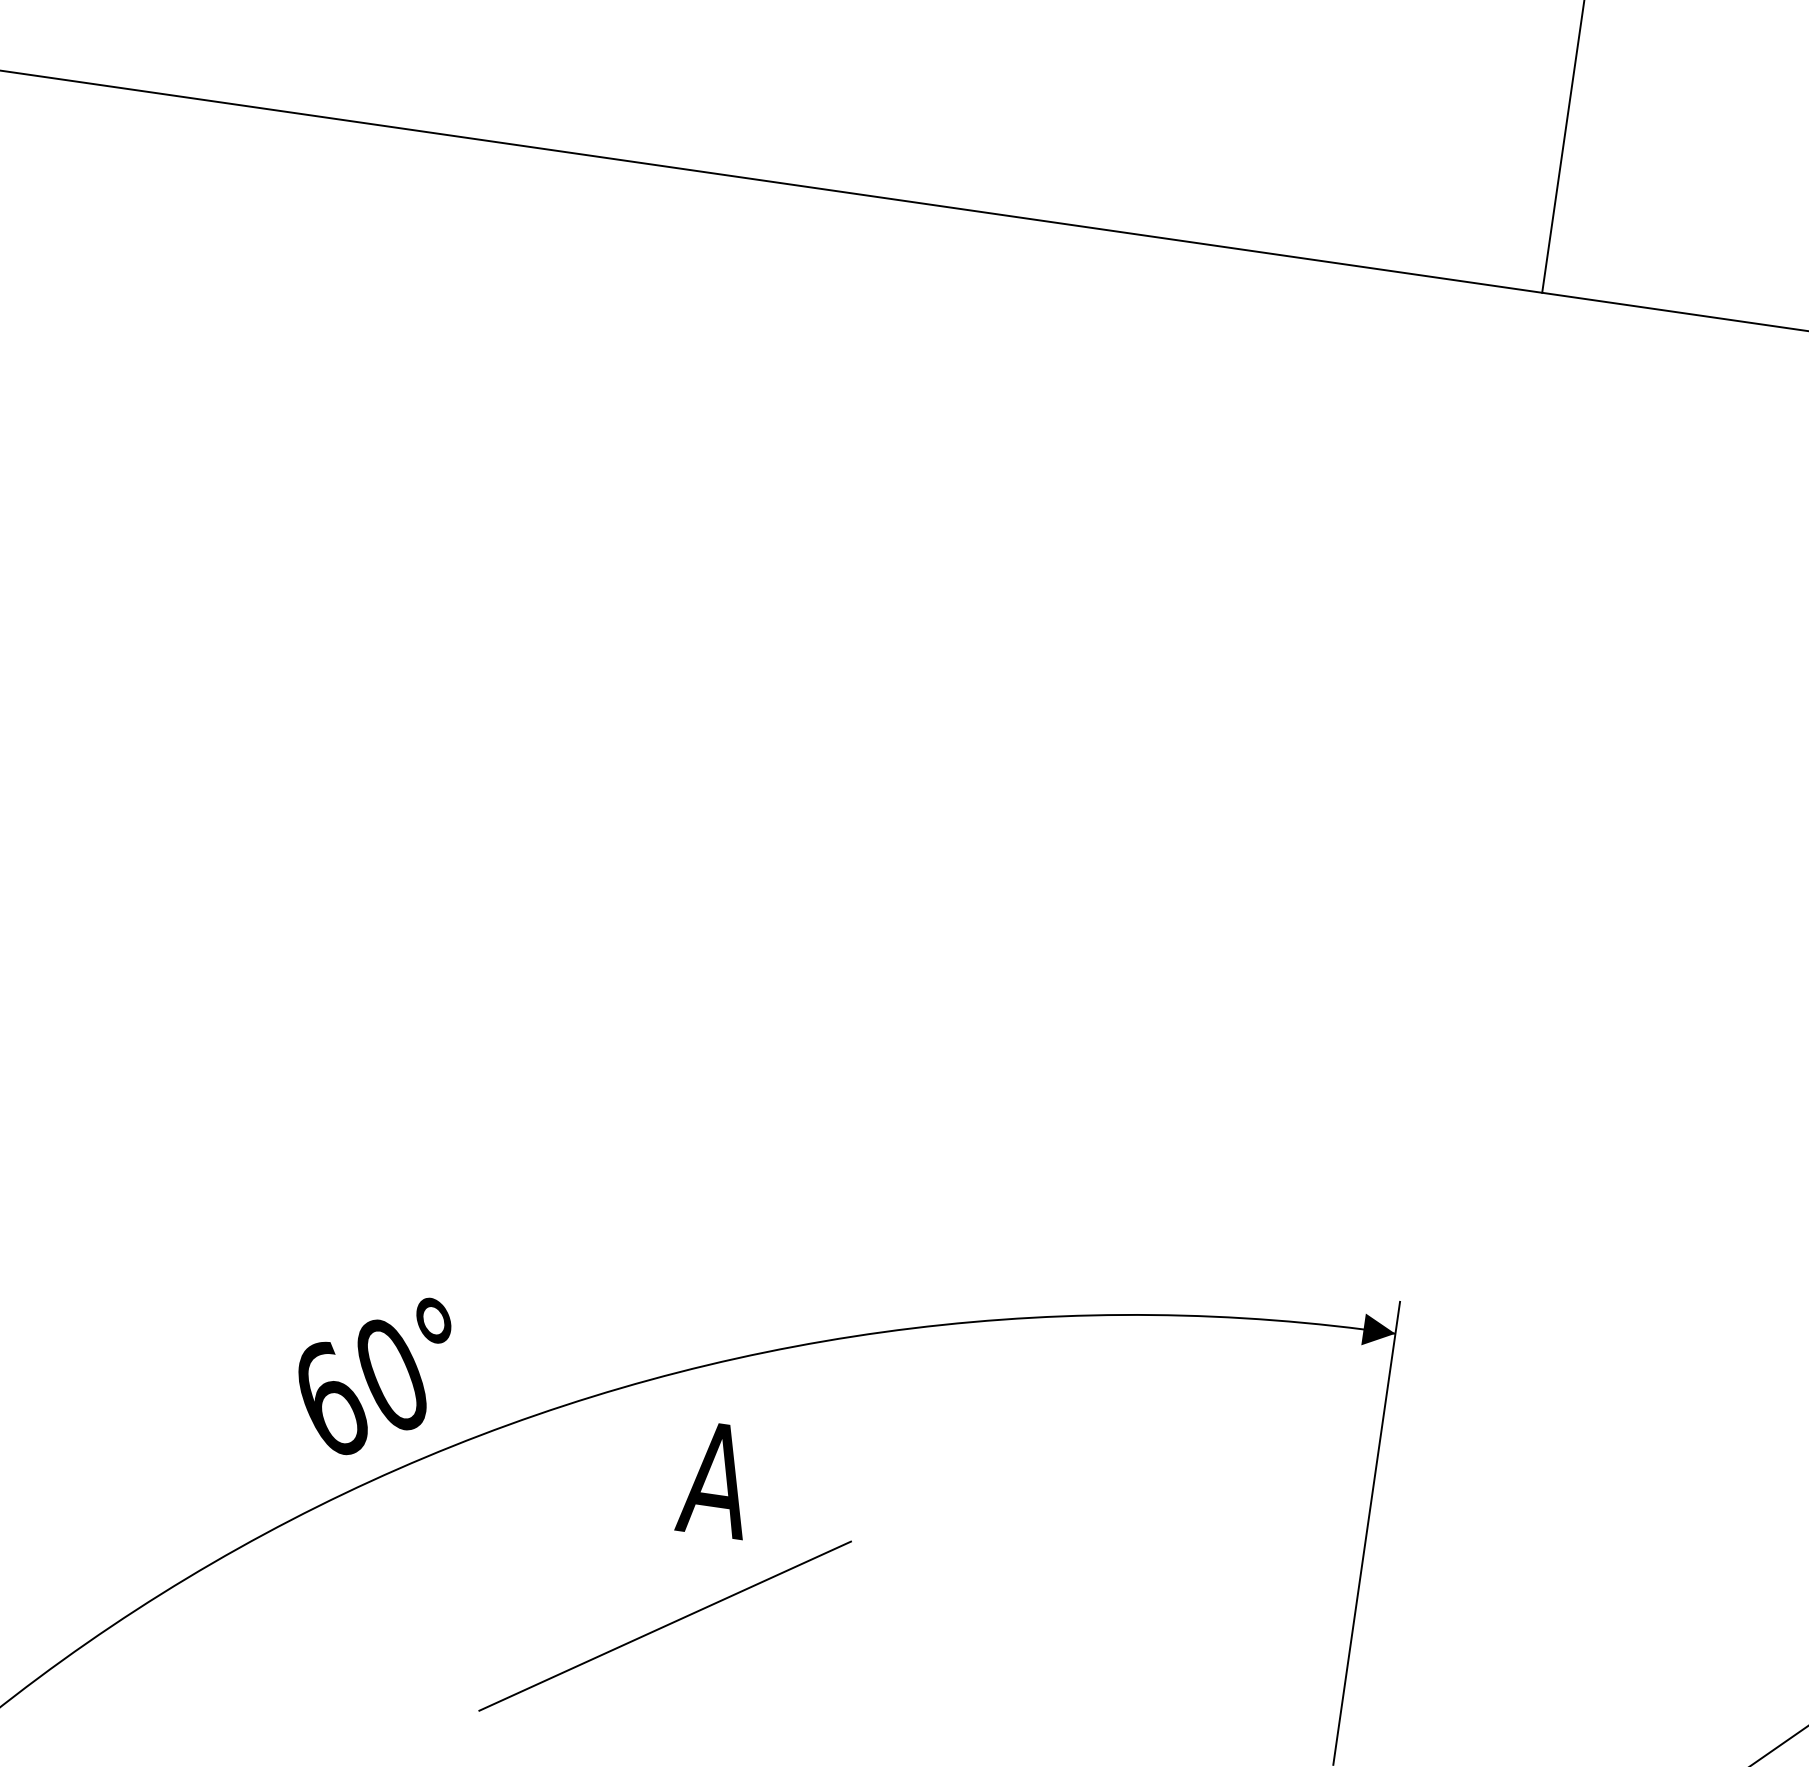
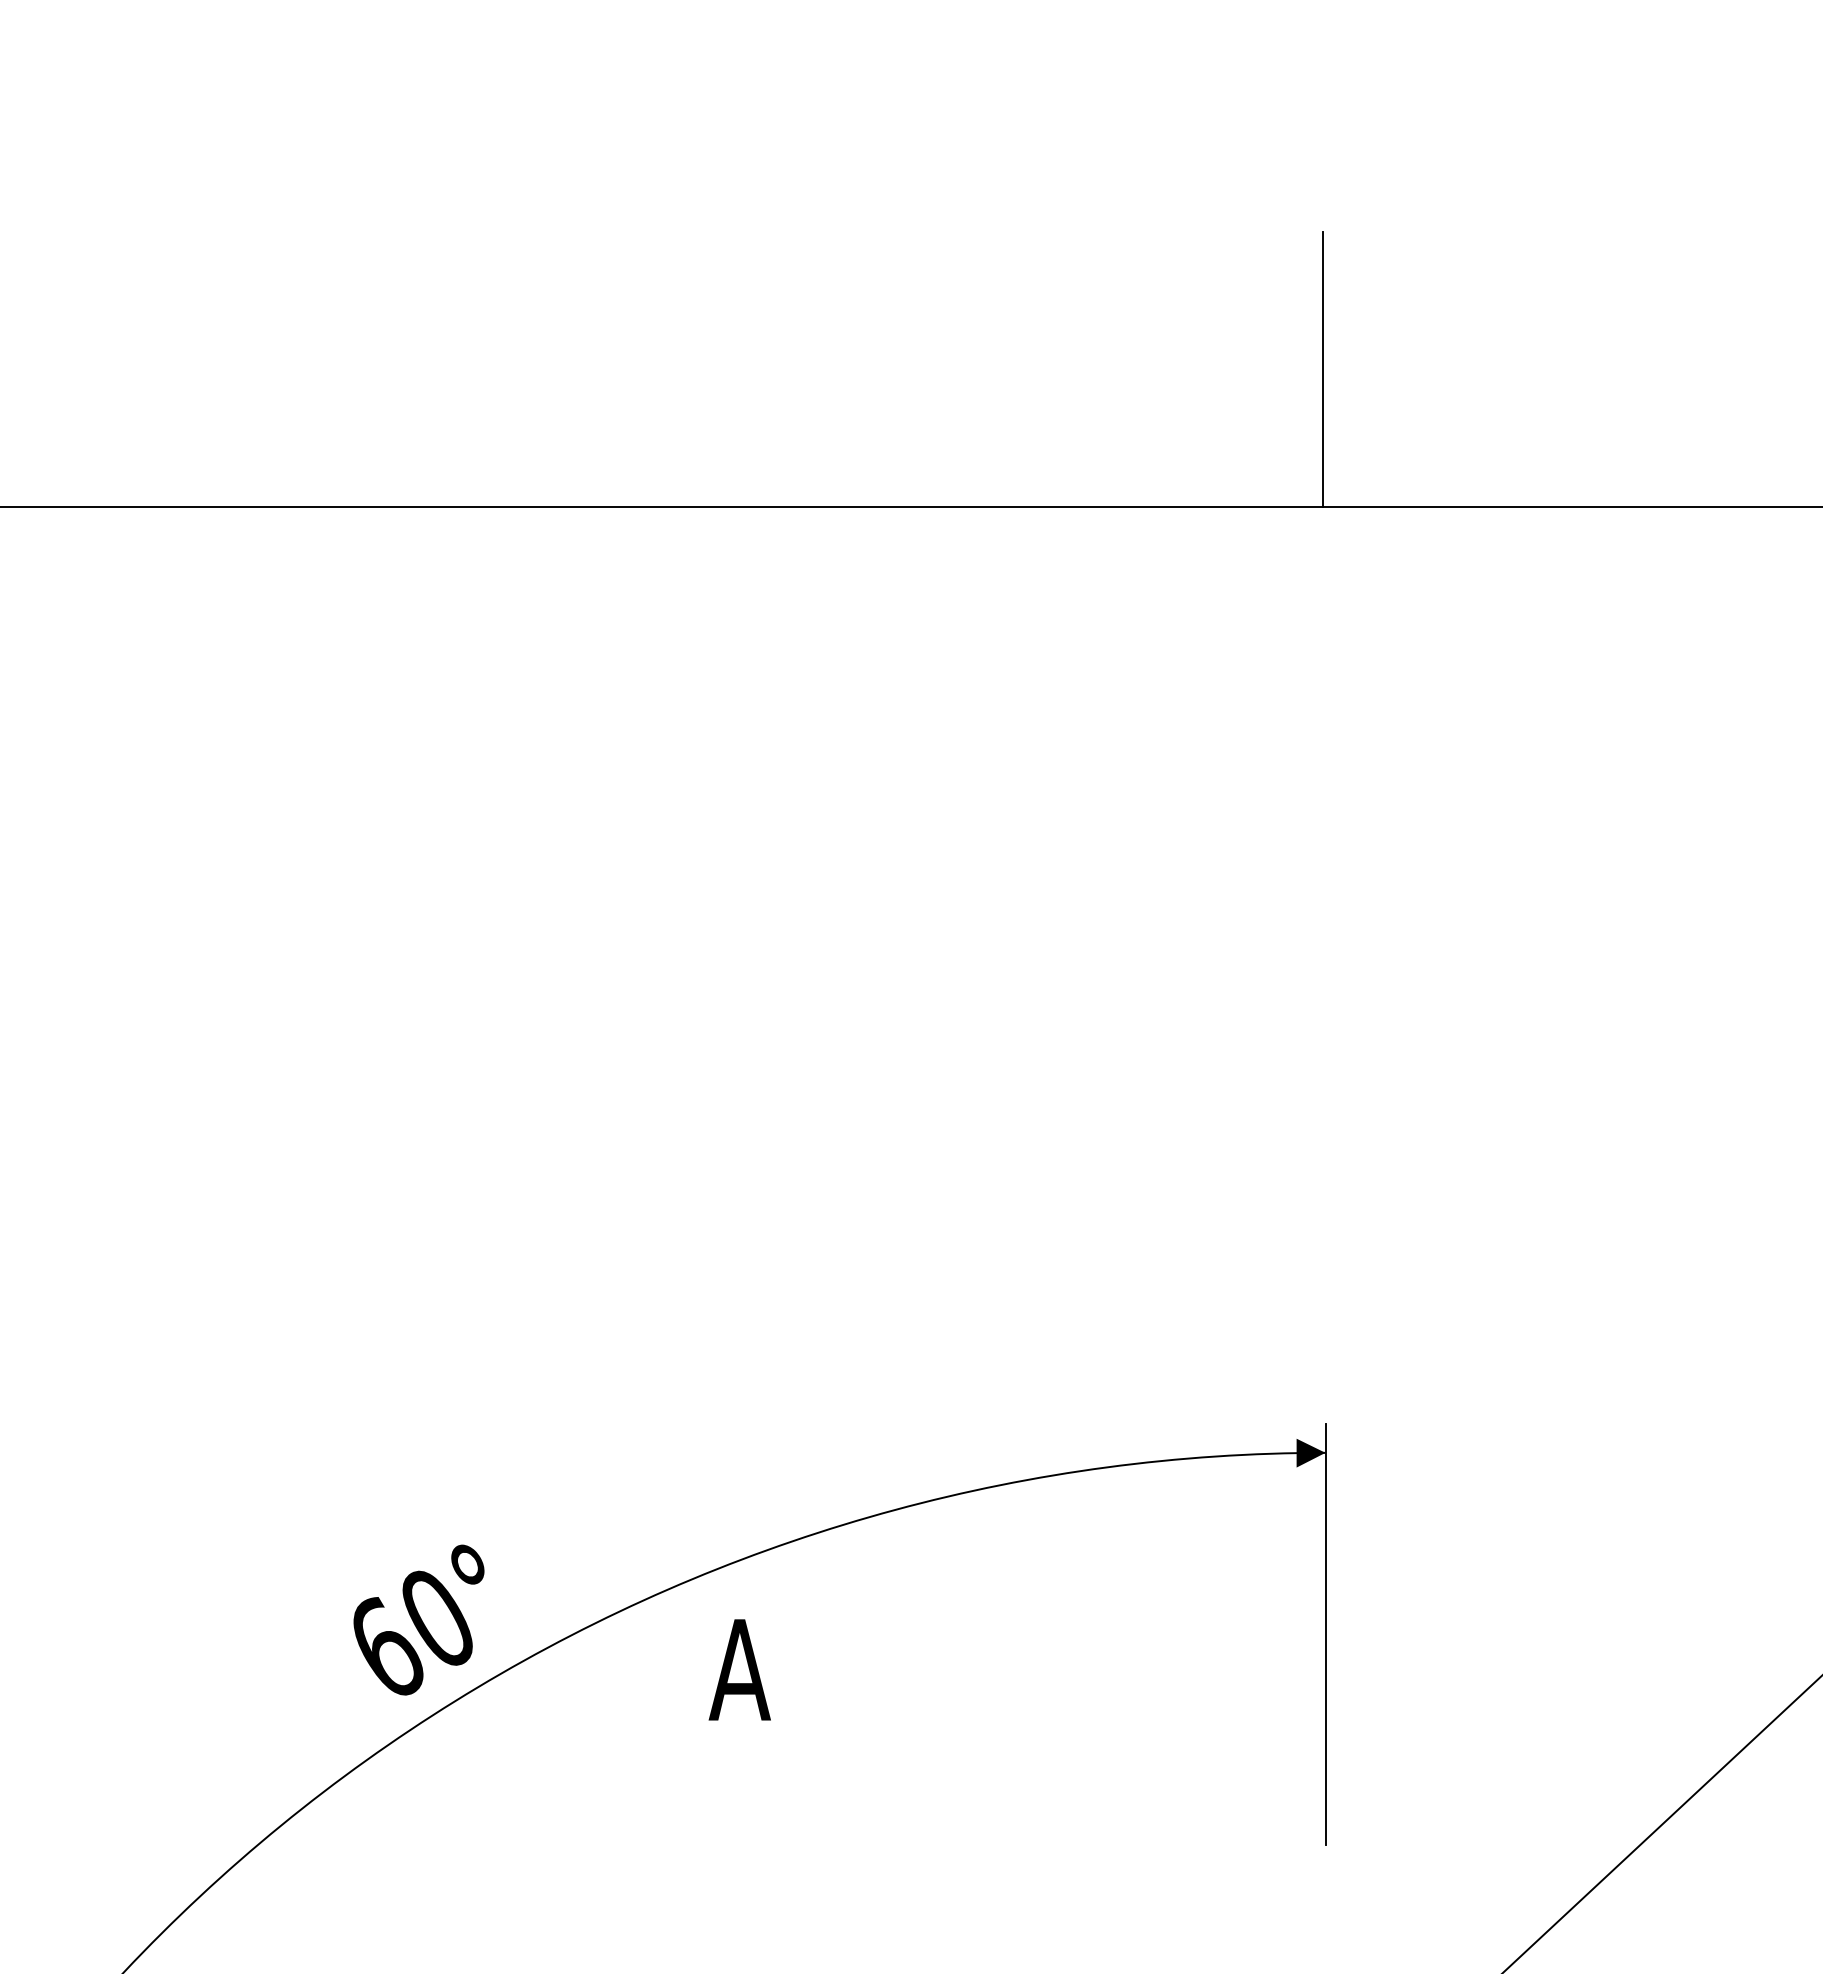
line: (664, 1625) -> (712, 1806), removed

